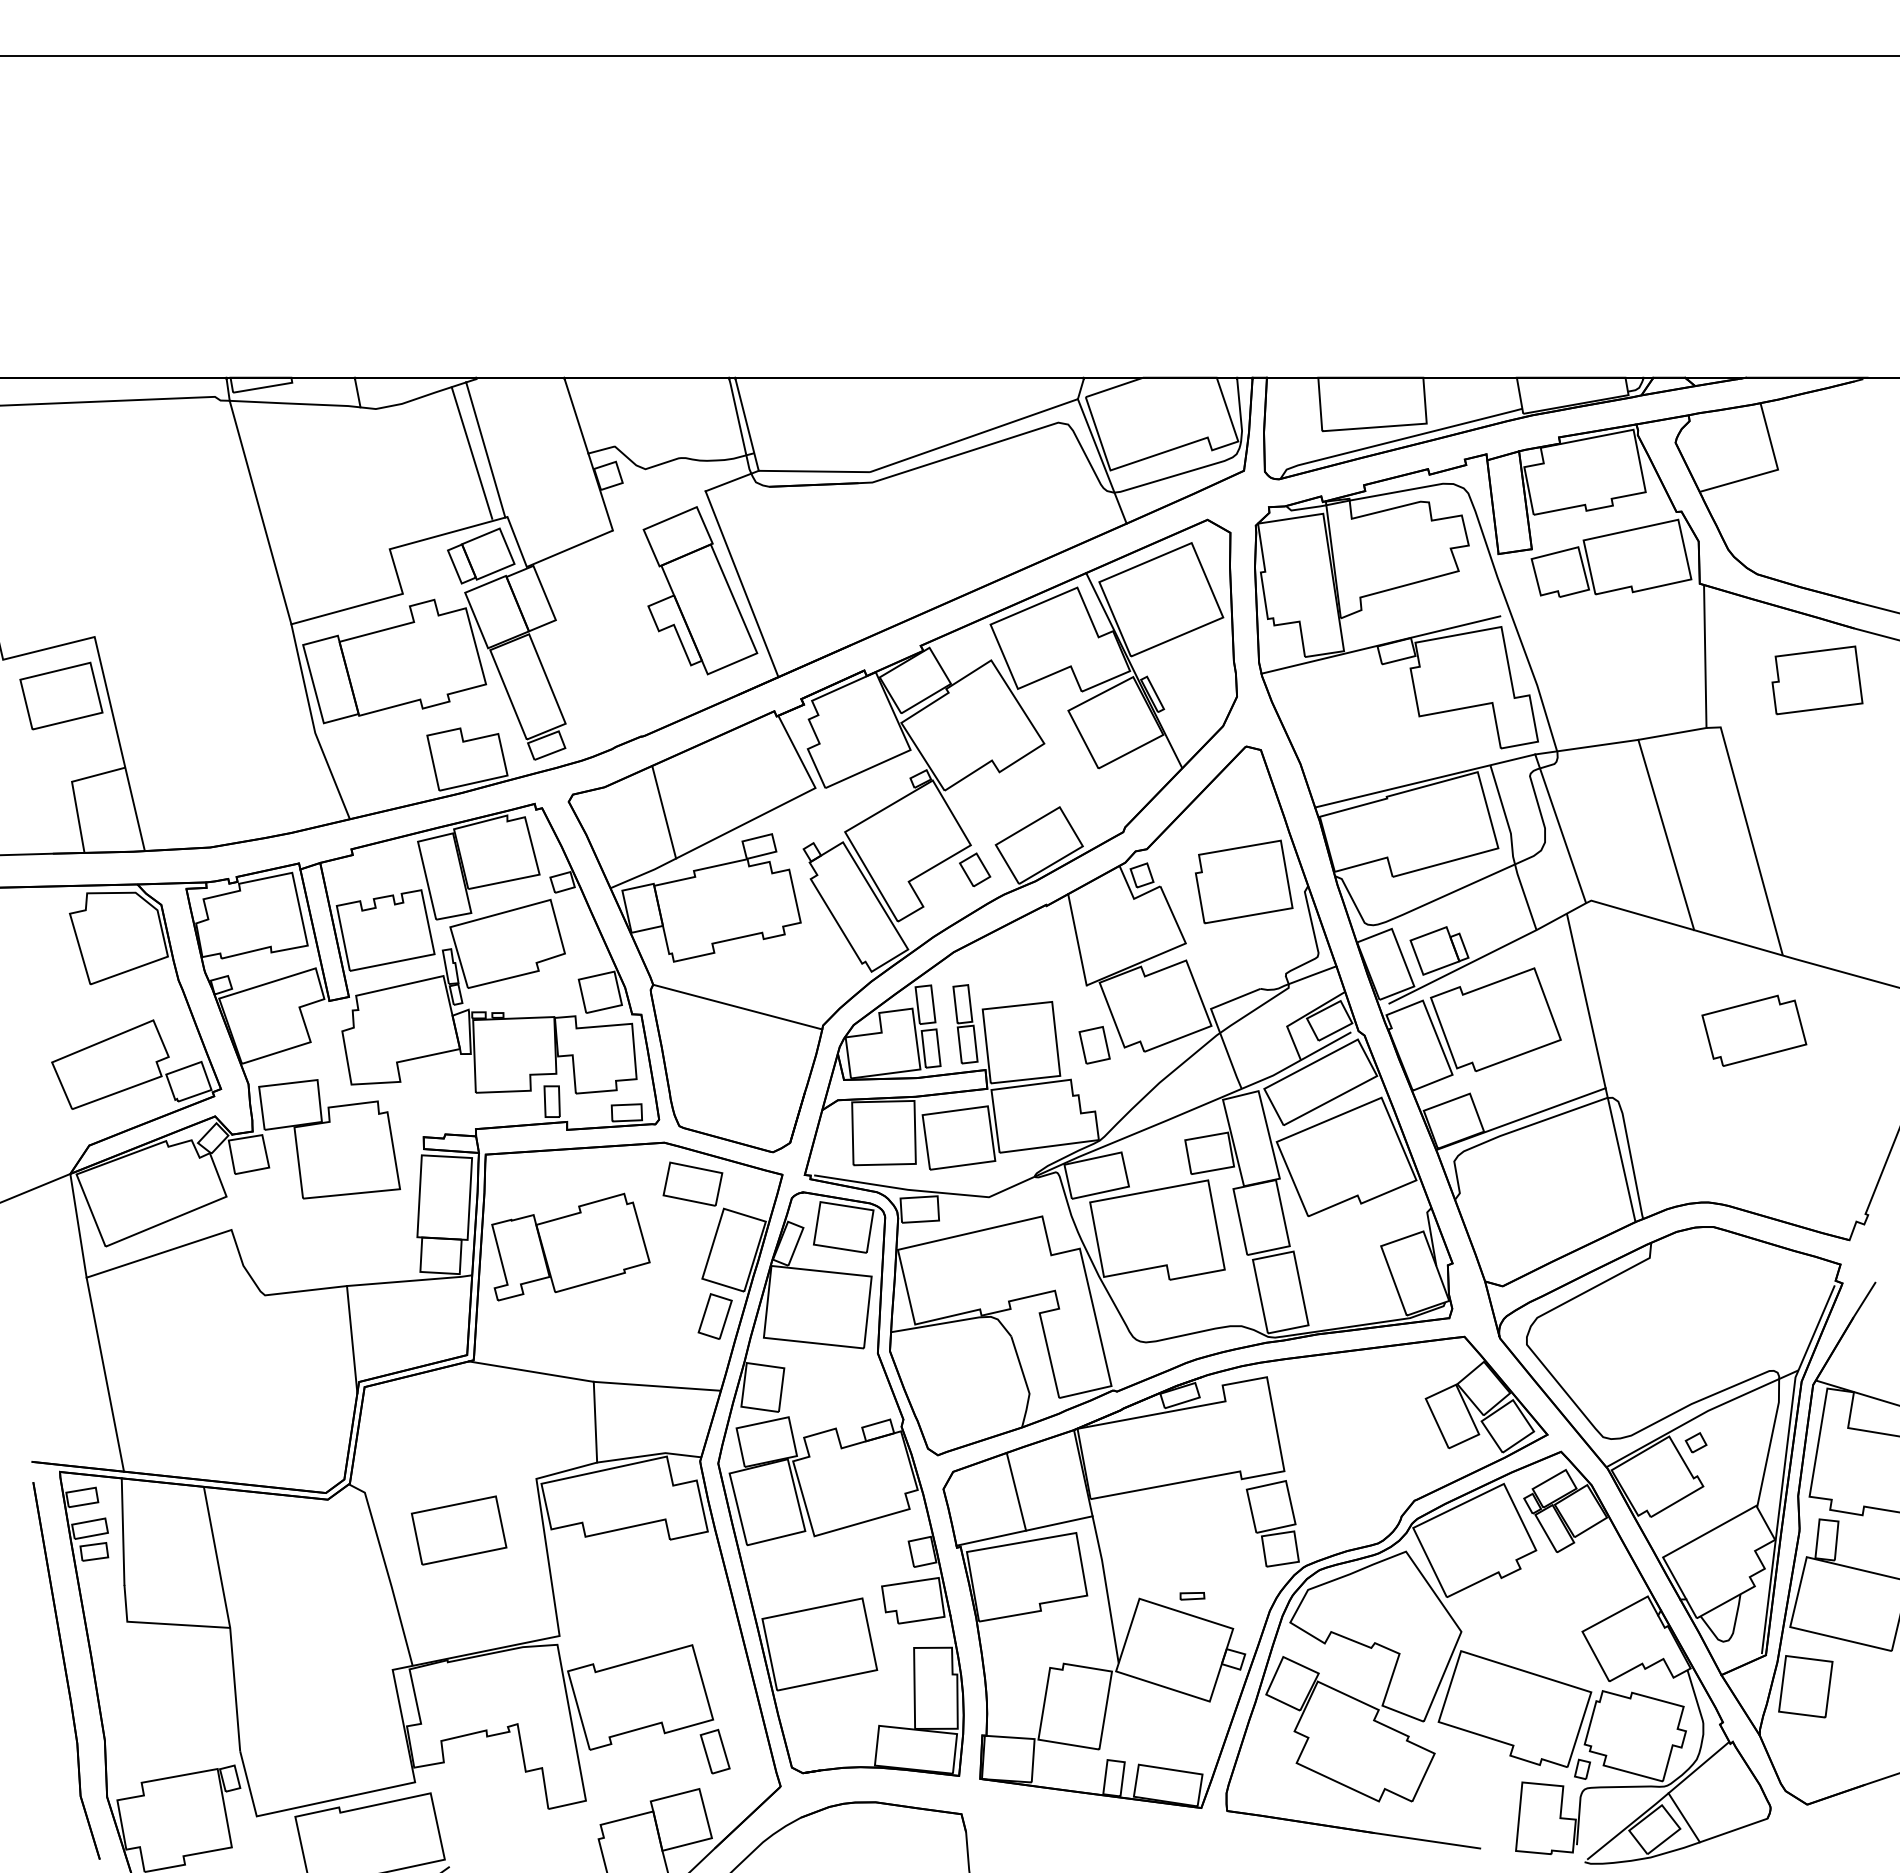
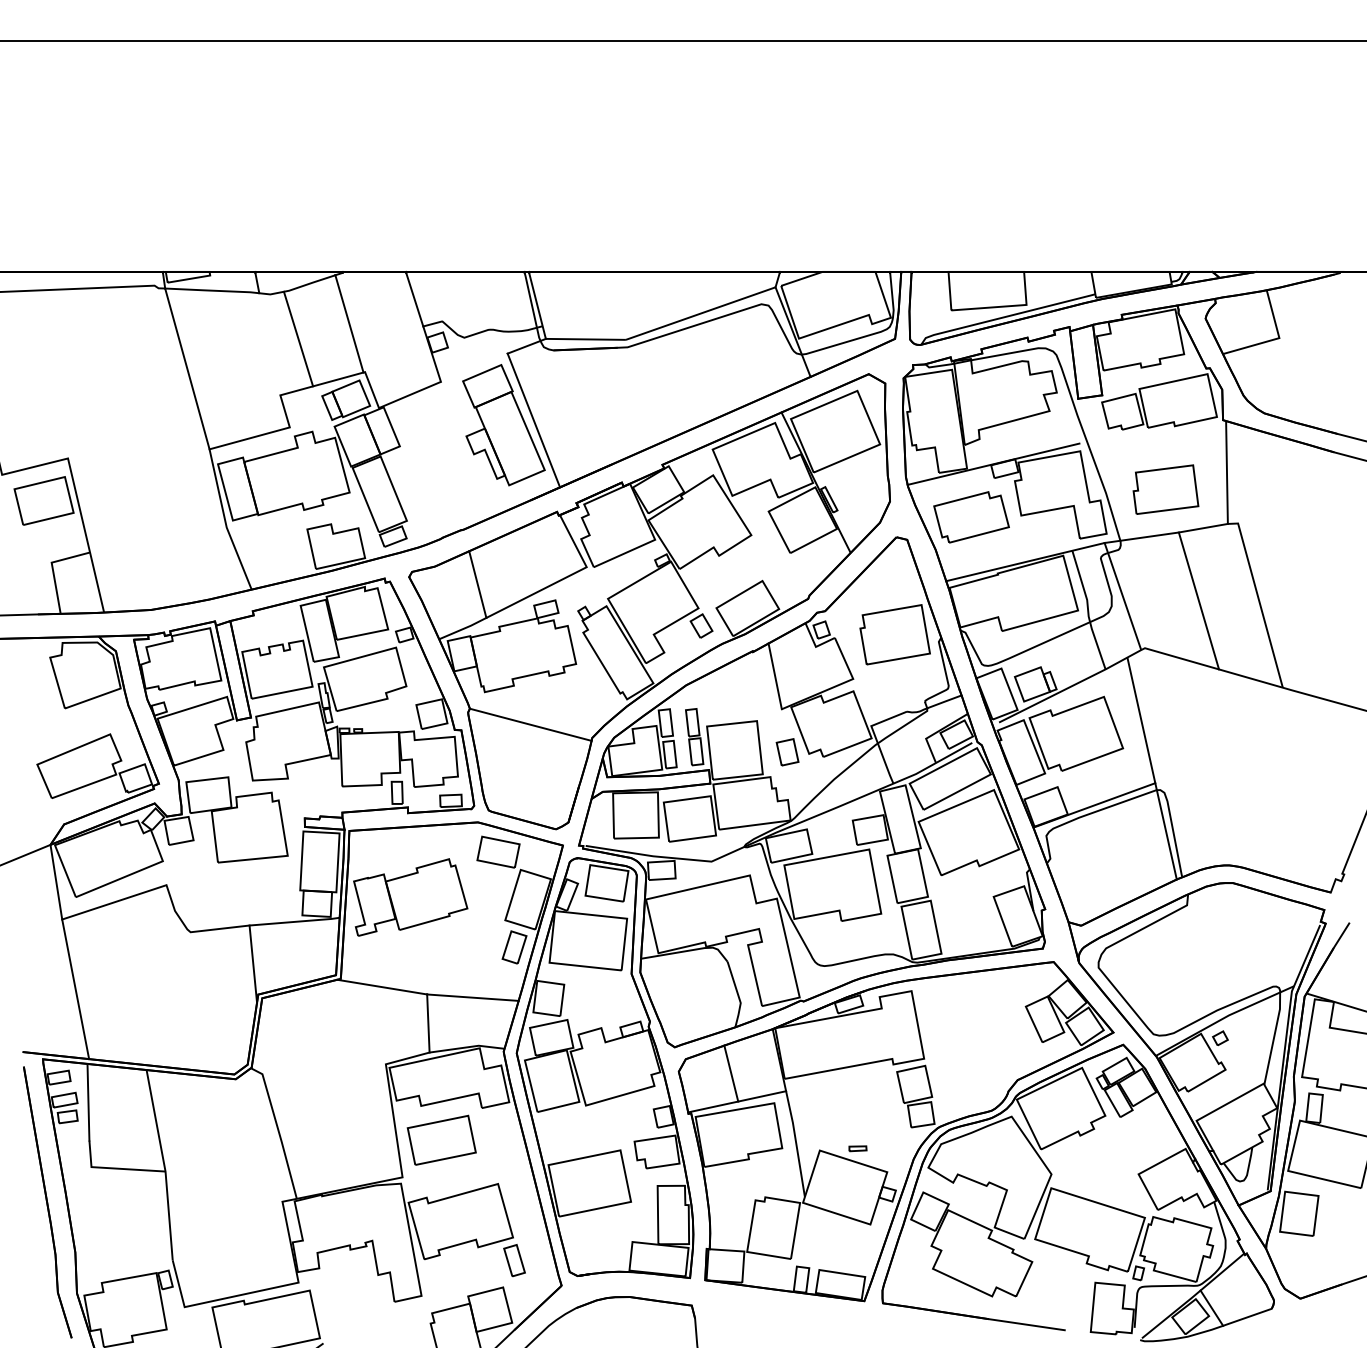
line: (471, 452) -> (298, 338), moved
part: (1817, 680) -> (1165, 489), moved
part: (1754, 1030) -> (971, 517), moved
part: (458, 1530) -> (441, 1140), moved

